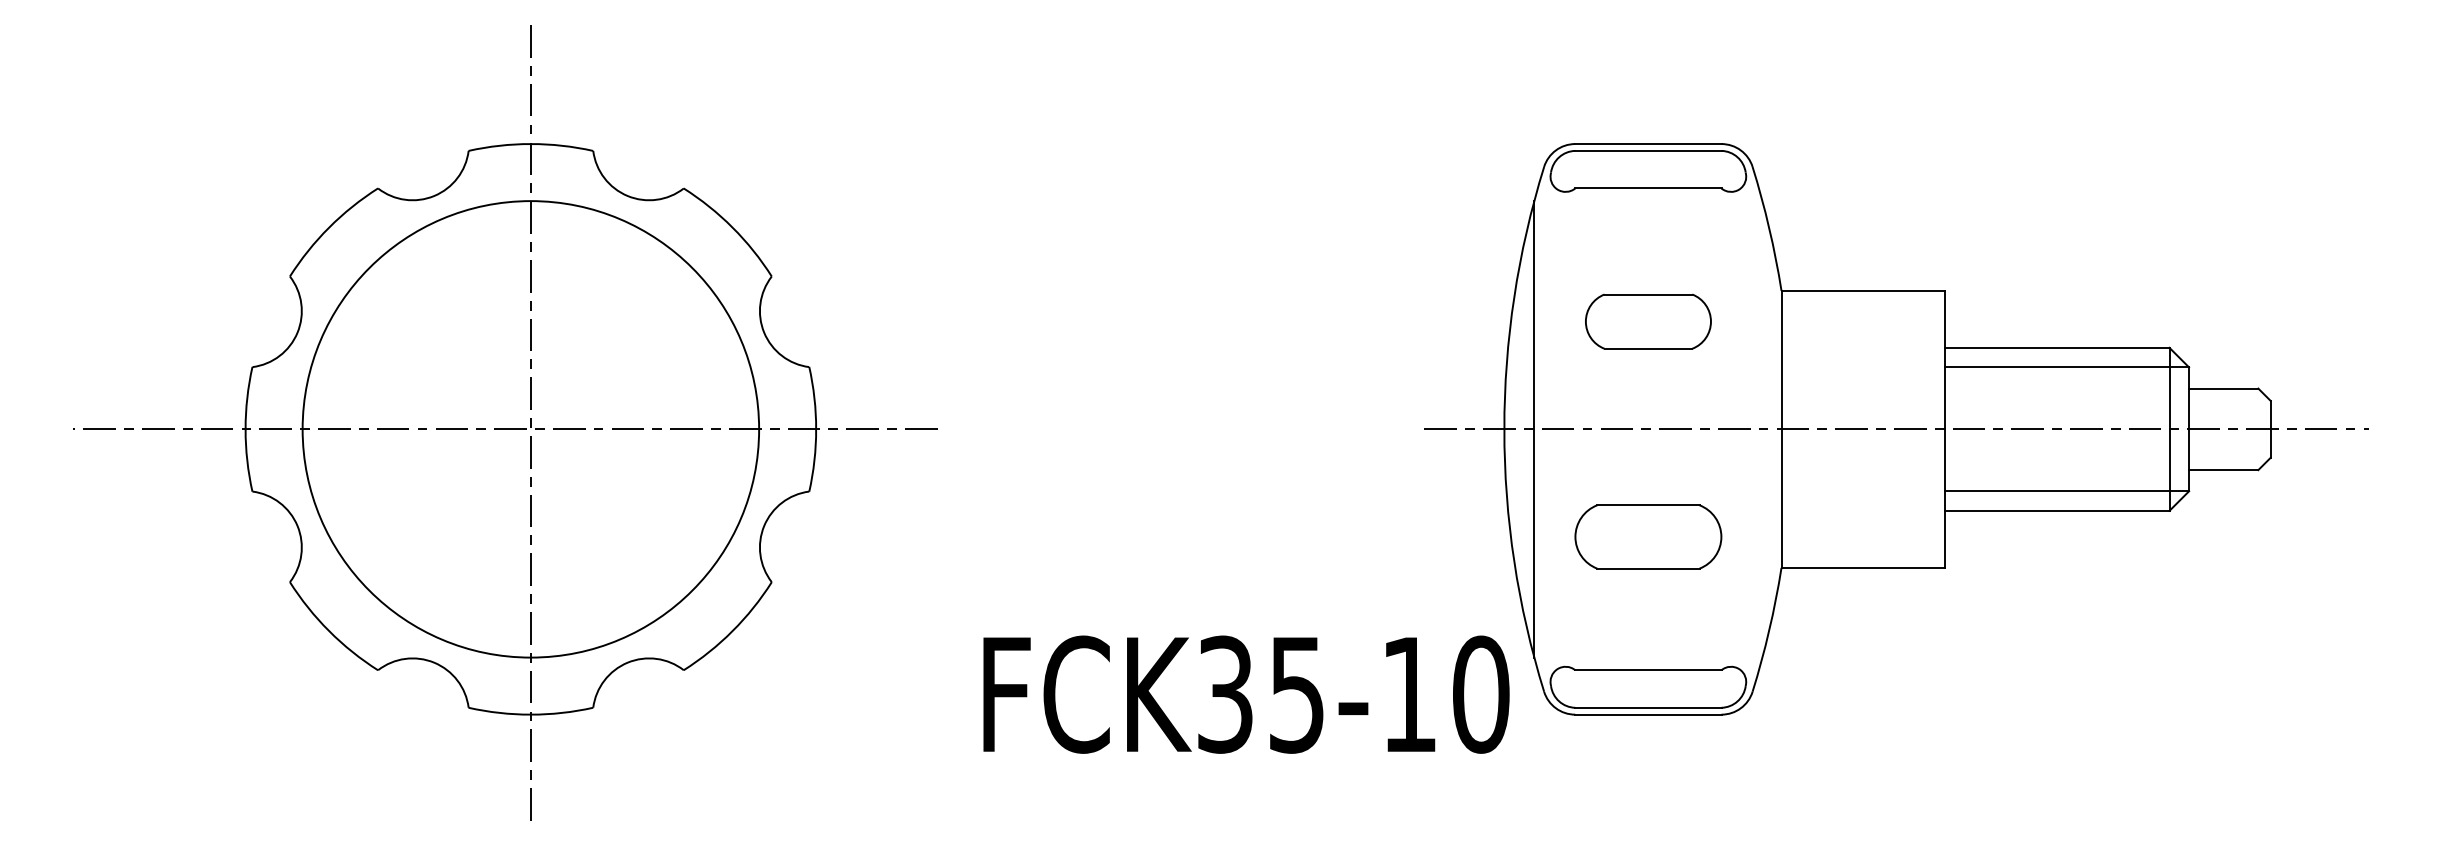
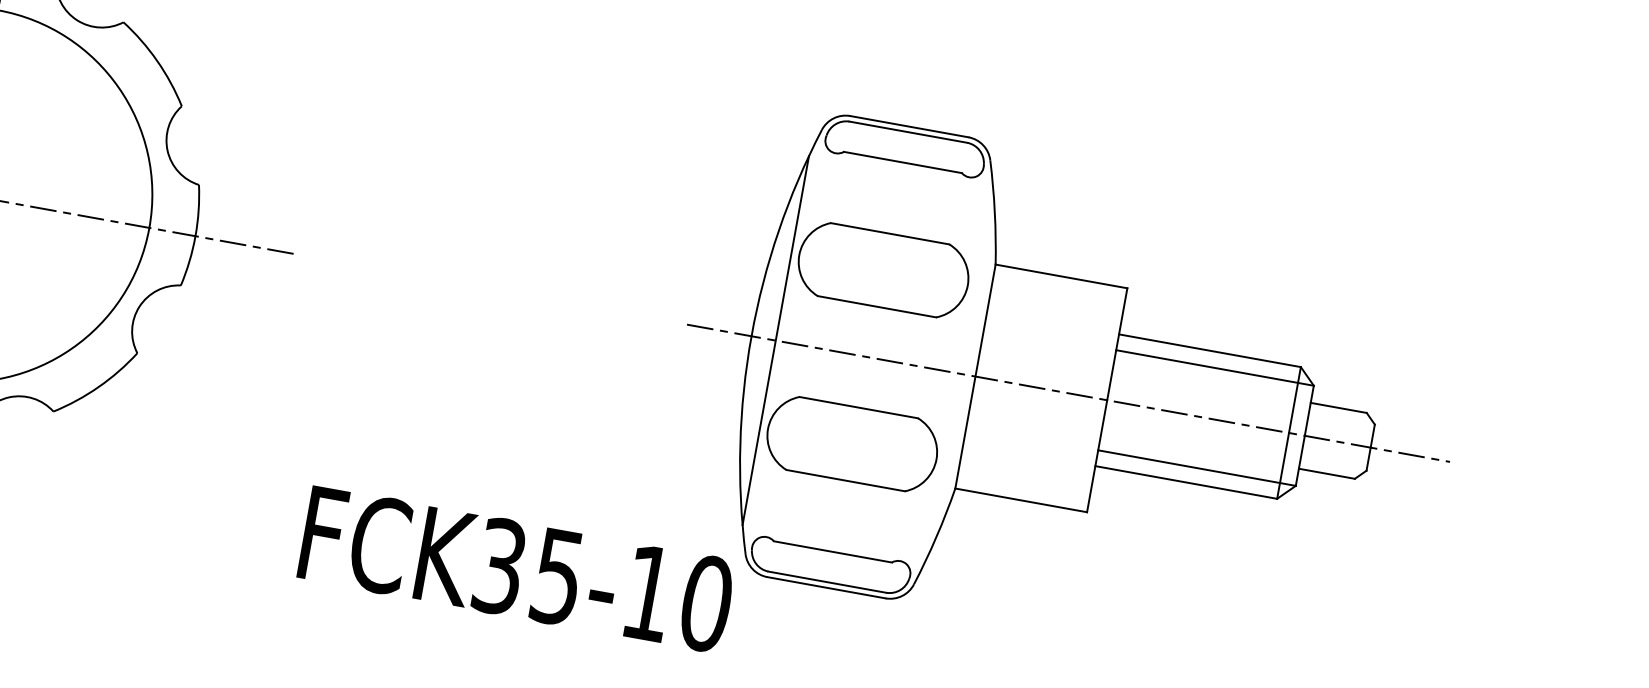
part: (1648, 321) -> (883, 270), size x1.67
part: (1648, 536) -> (852, 443), size x1.43
text: (1246, 694) -> (517, 569), moved

